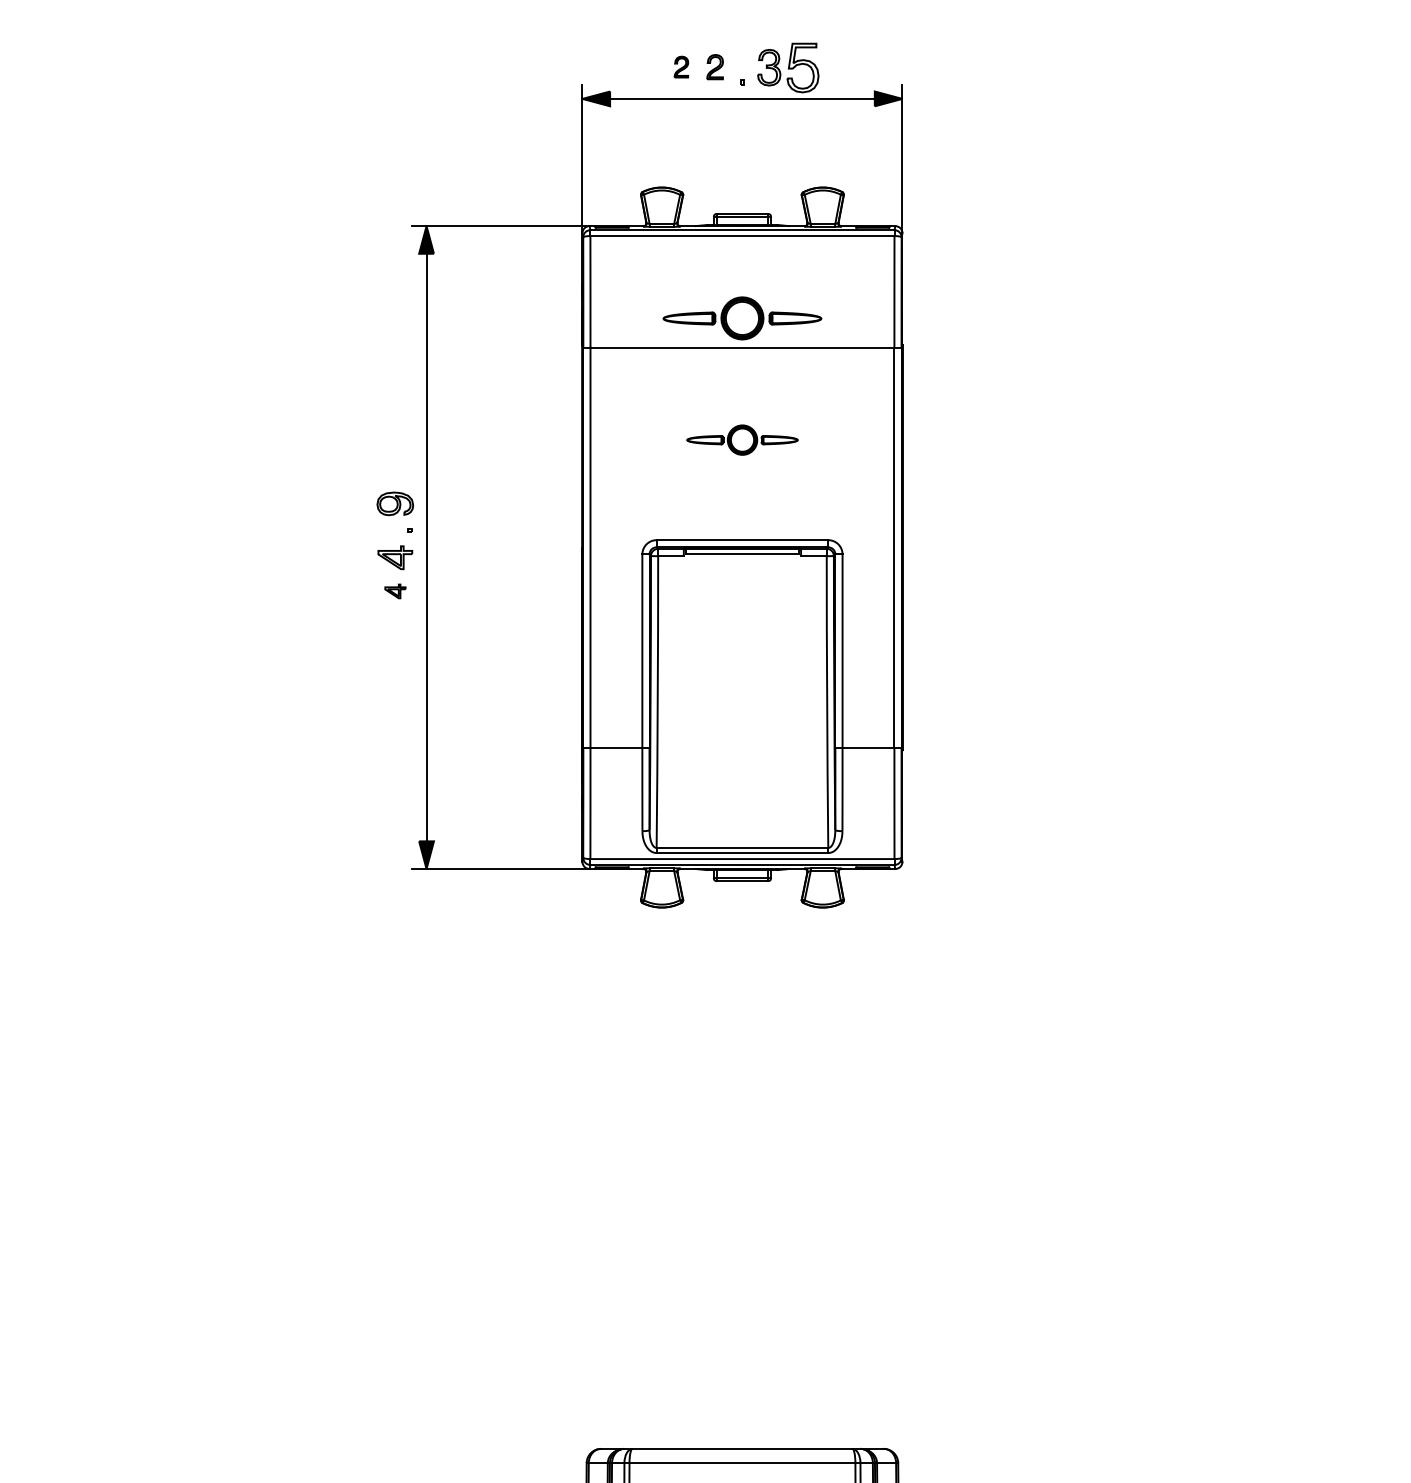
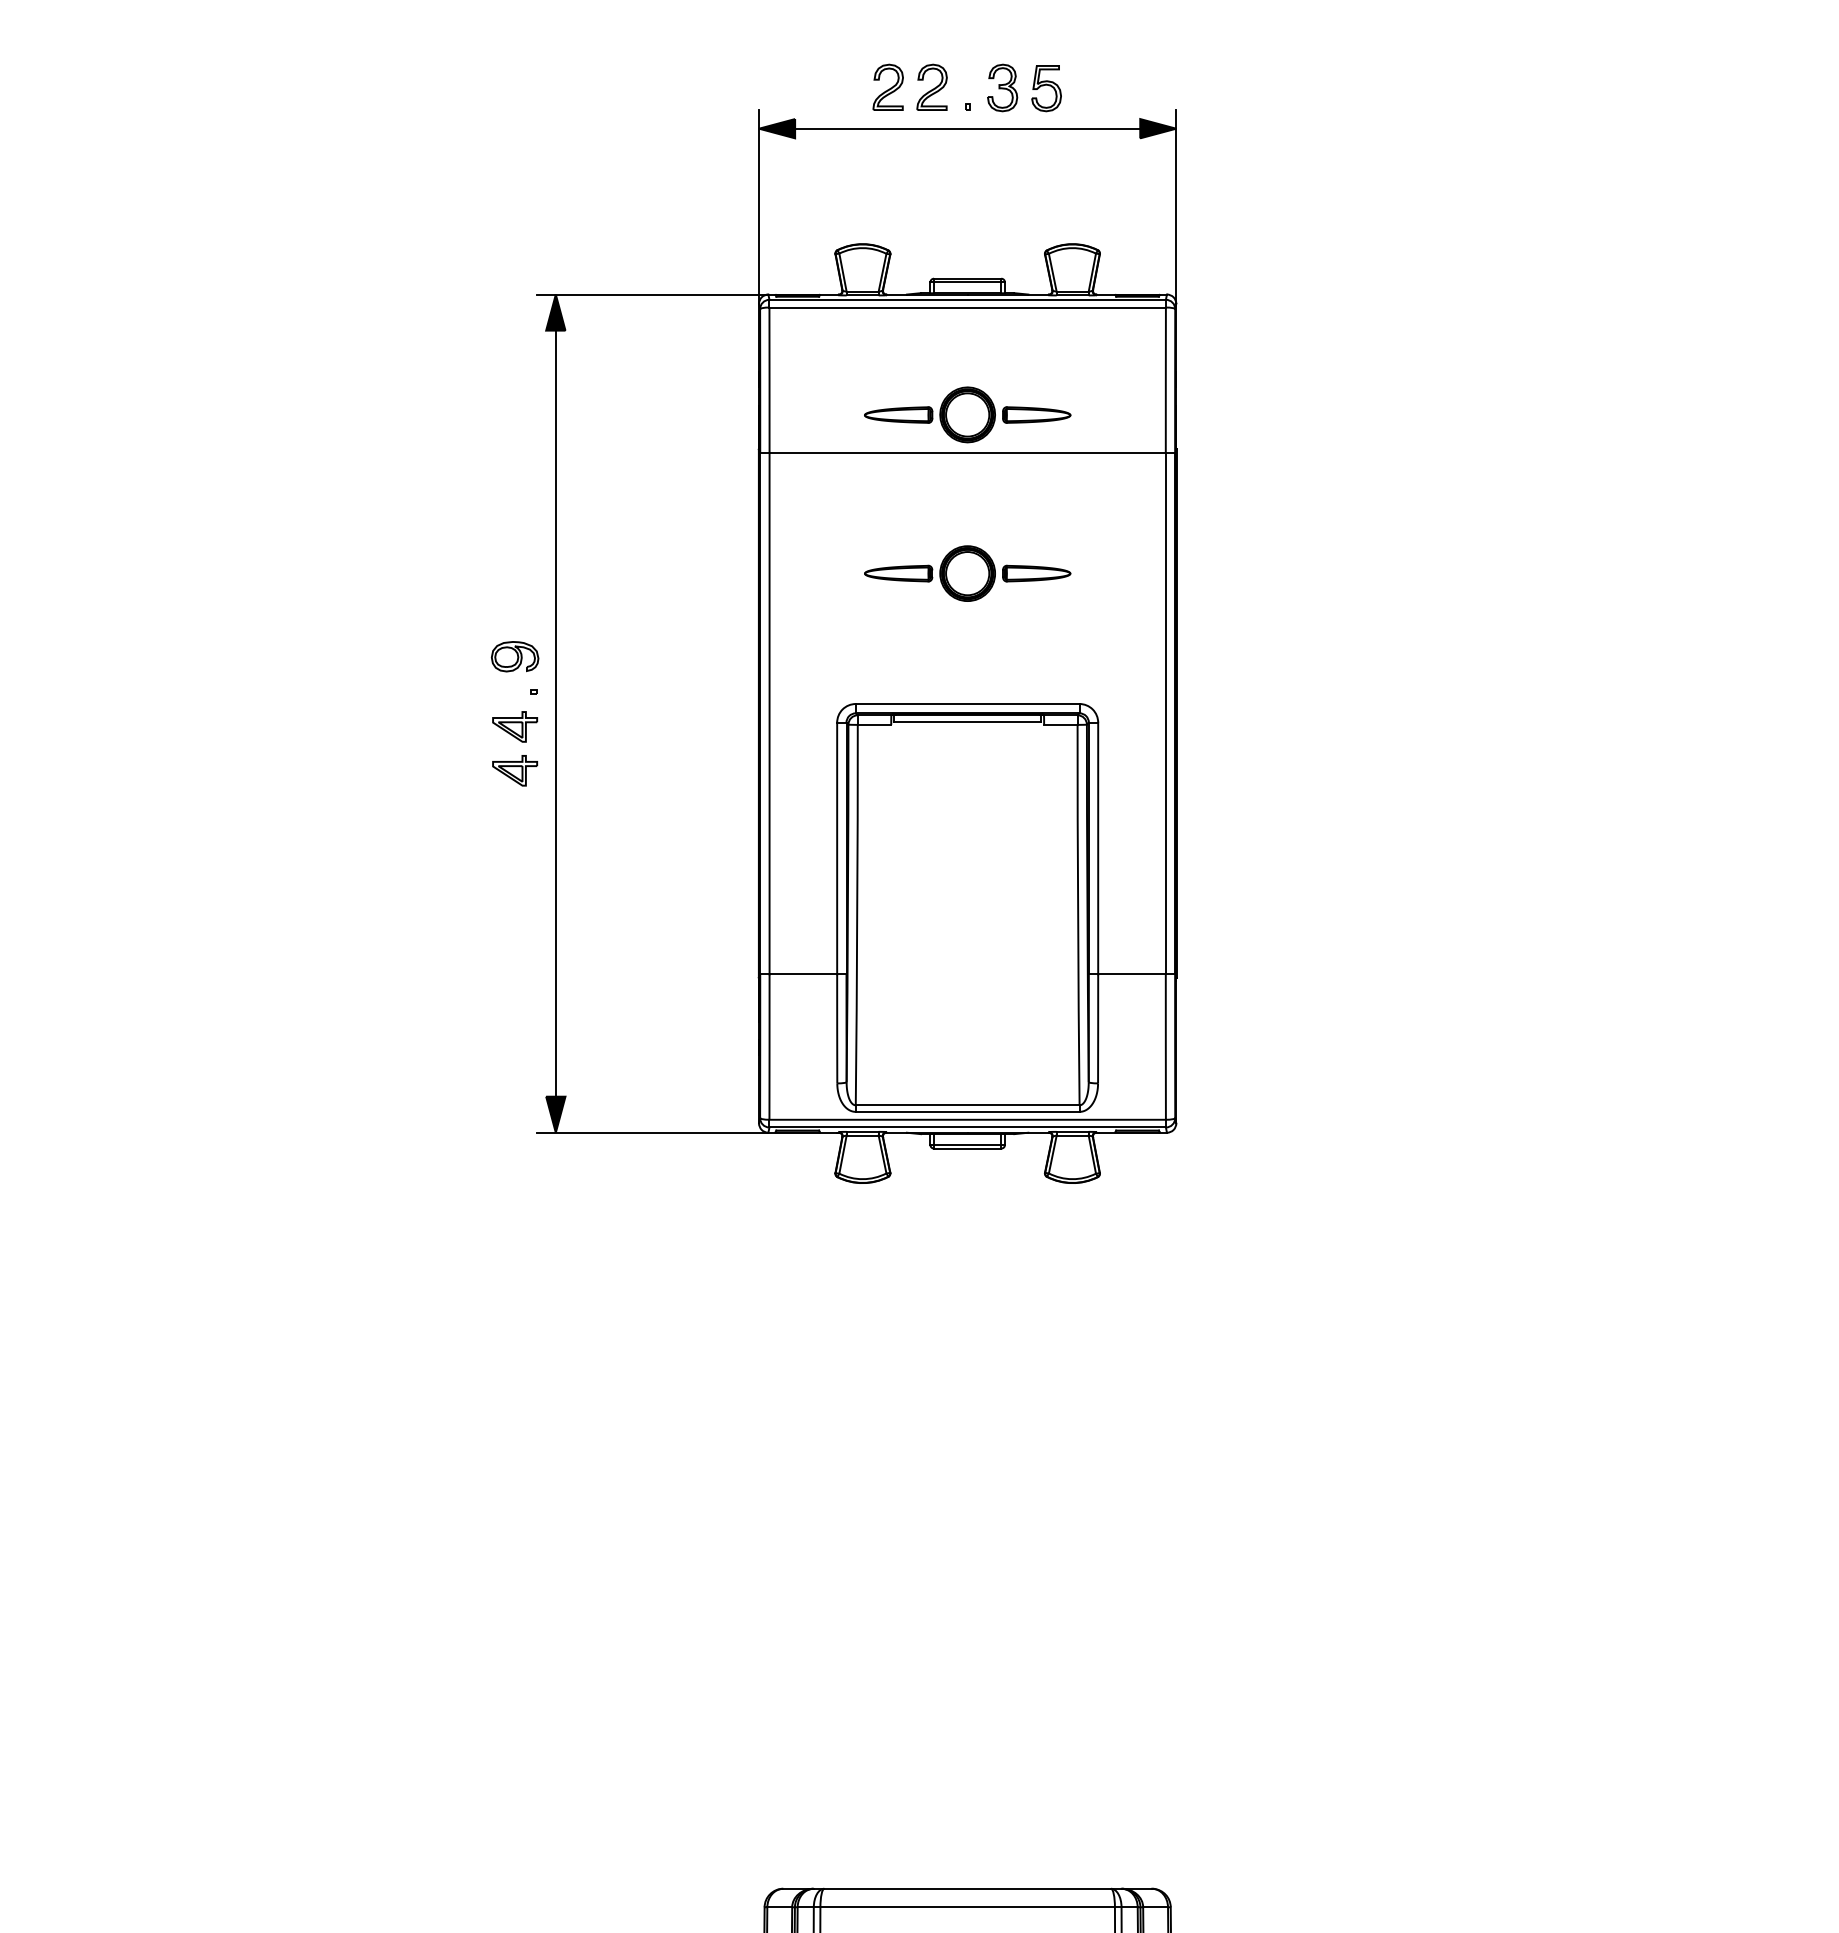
part: (680, 66) -> (887, 86), size x1.67
part: (714, 66) -> (931, 86), size x1.43
part: (802, 68) -> (1046, 88), size x0.71
part: (742, 440) -> (967, 573), size x1.43
part: (395, 591) -> (515, 770), size x1.67

